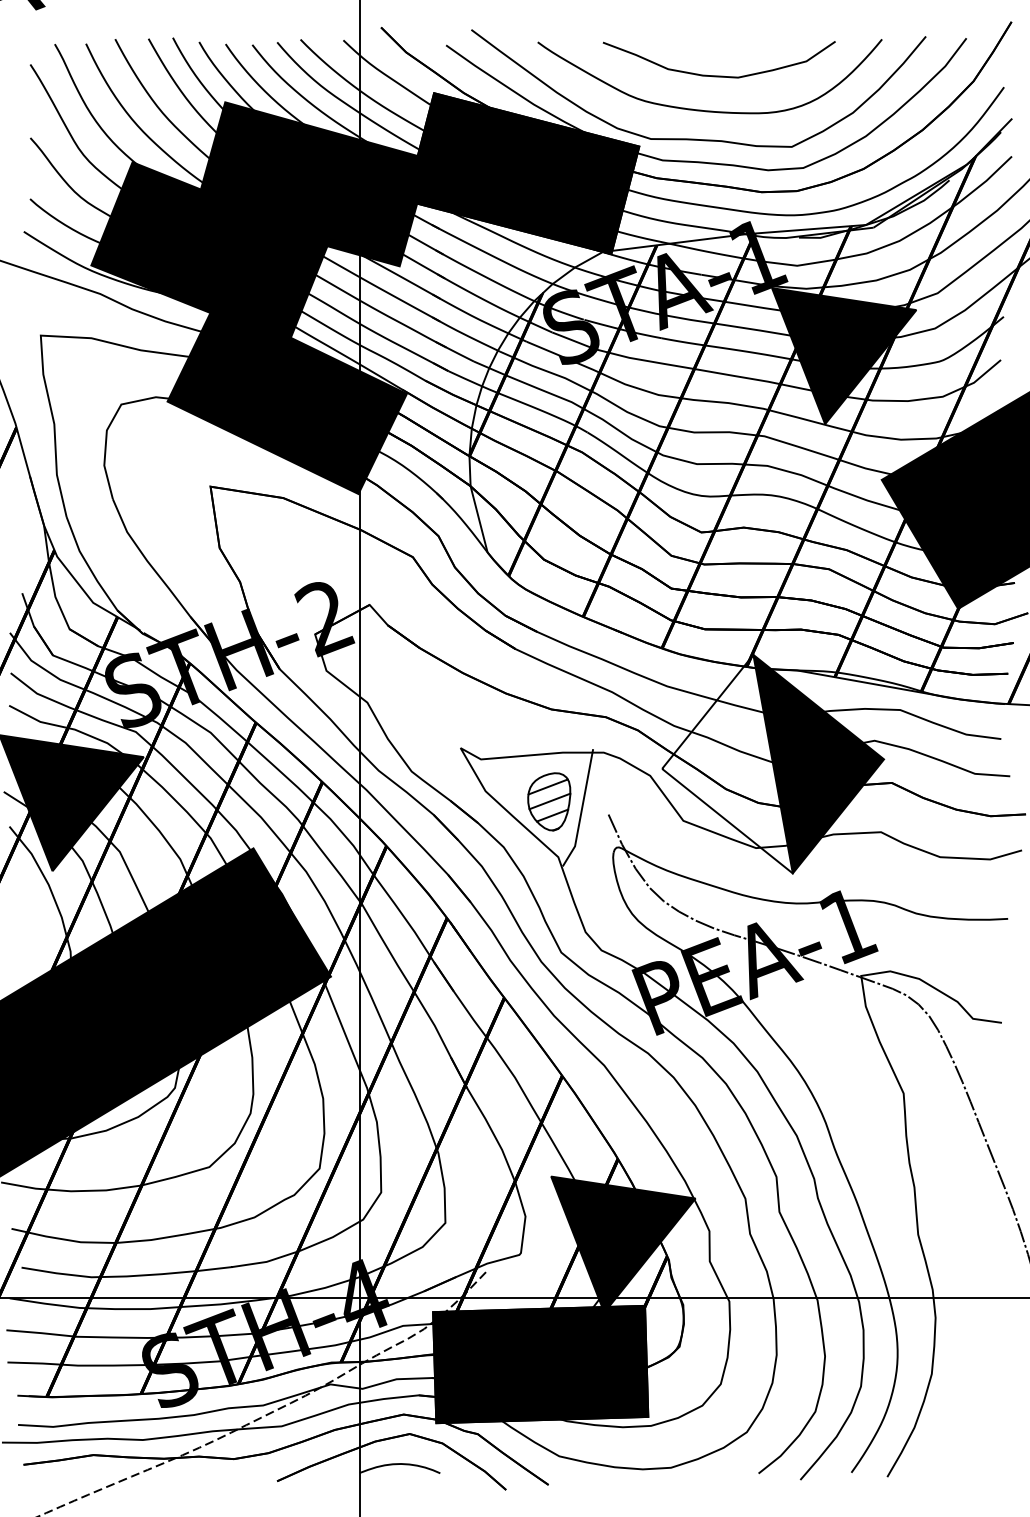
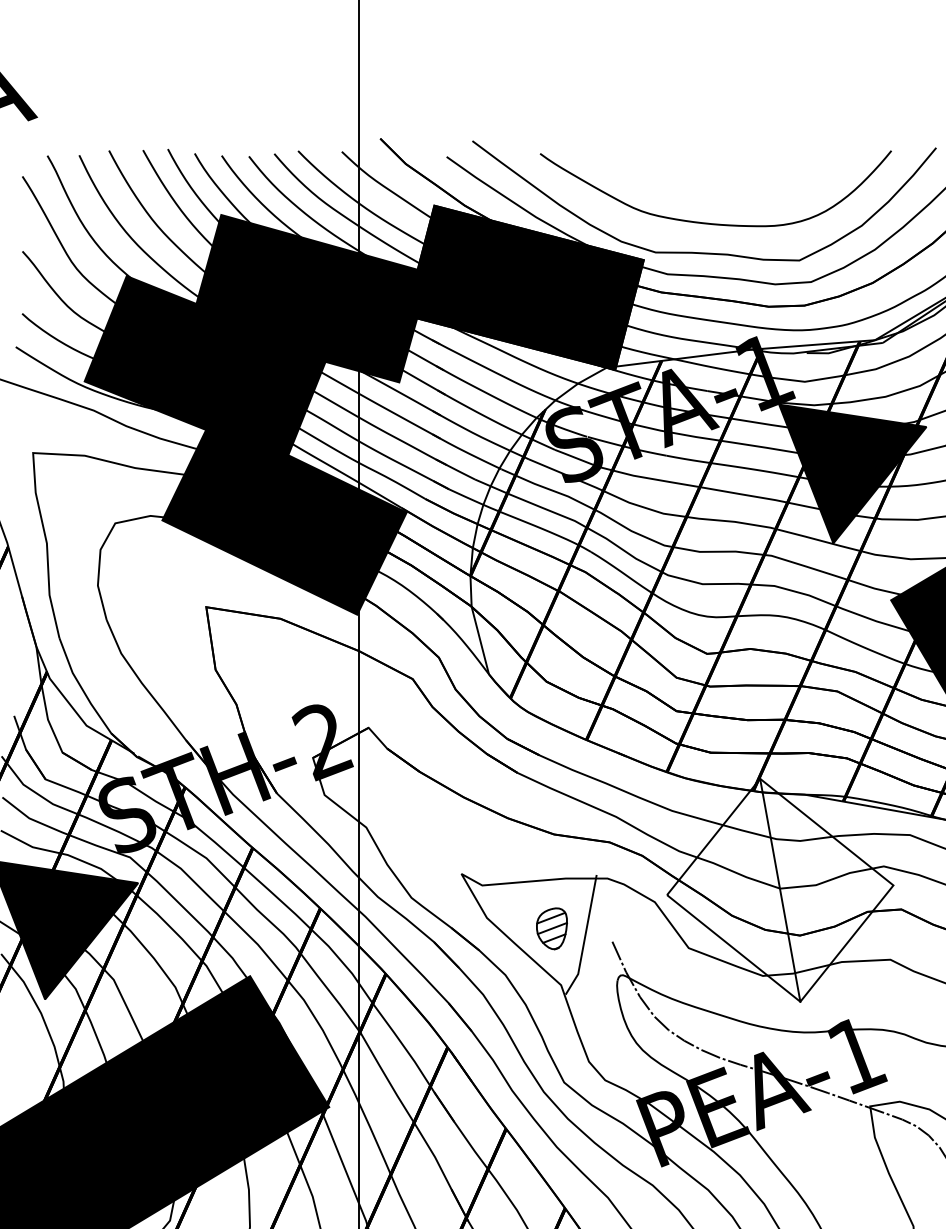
curve: (718, 75) -> (724, 187), removed
fill: (818, 763) -> (826, 889), removed
part: (549, 801) -> (552, 928), size x0.7

